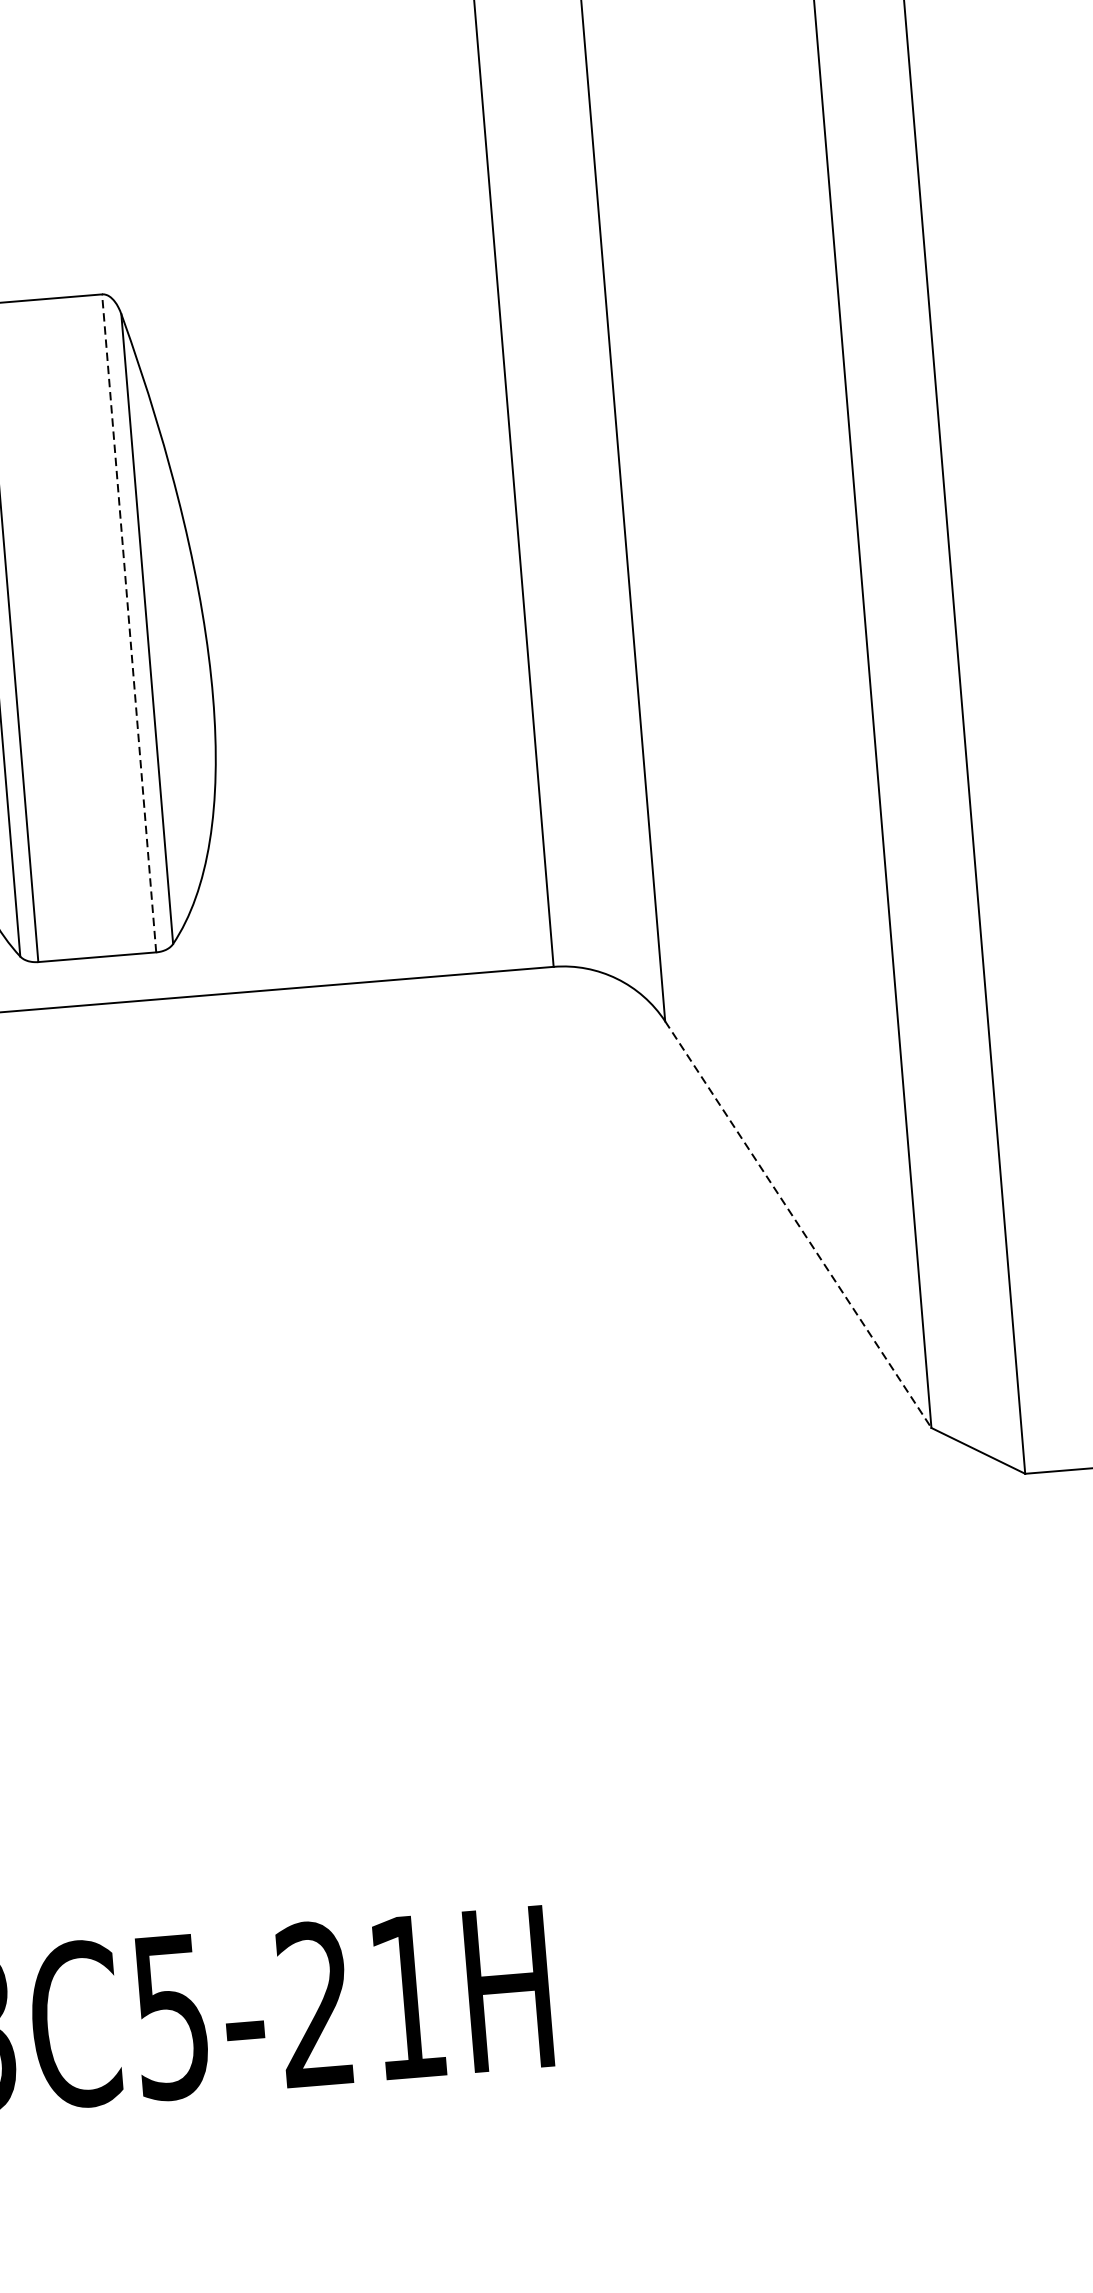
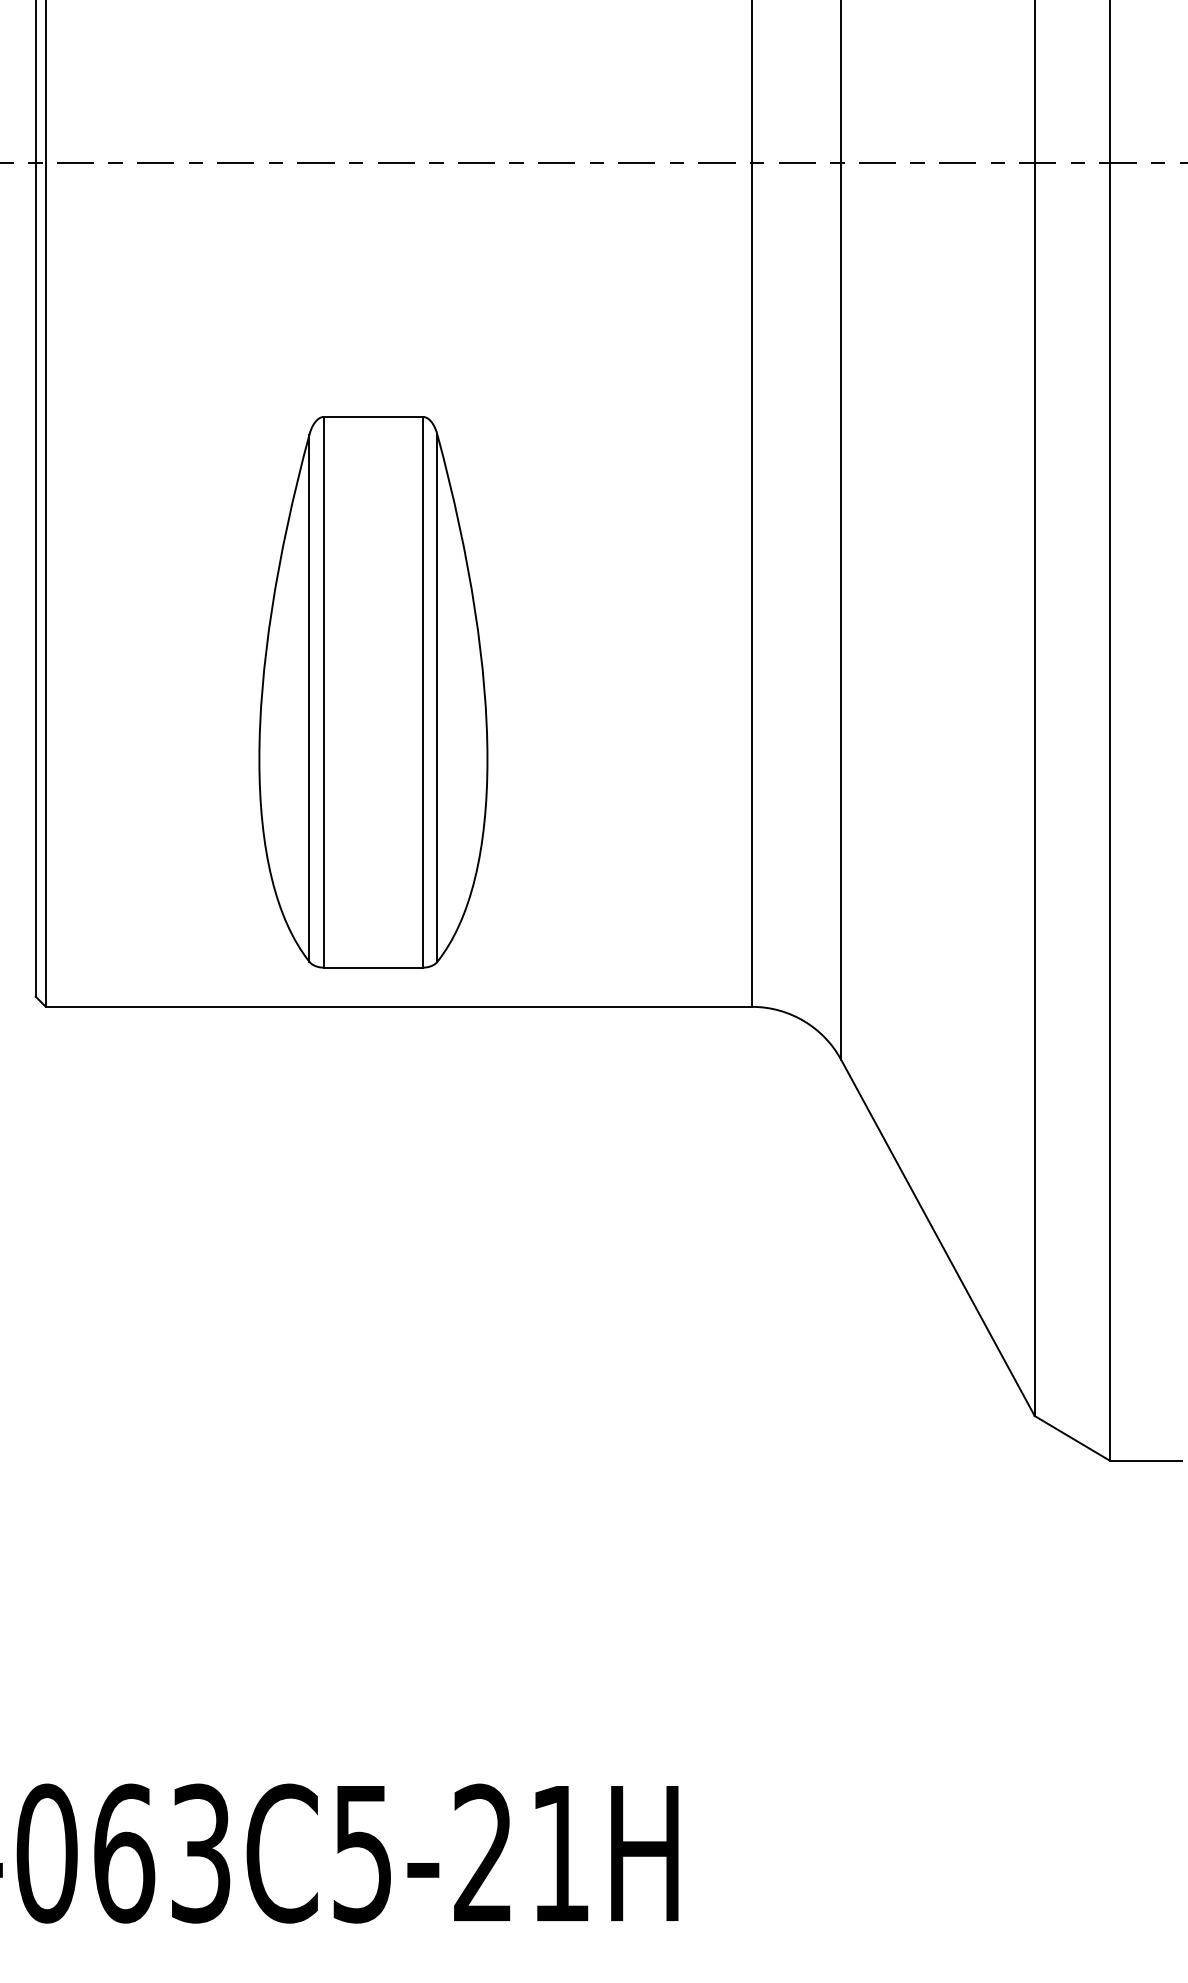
line: (128, 622) -> (422, 691), dashed -> solid
line: (797, 1224) -> (937, 1237), dashed -> solid

